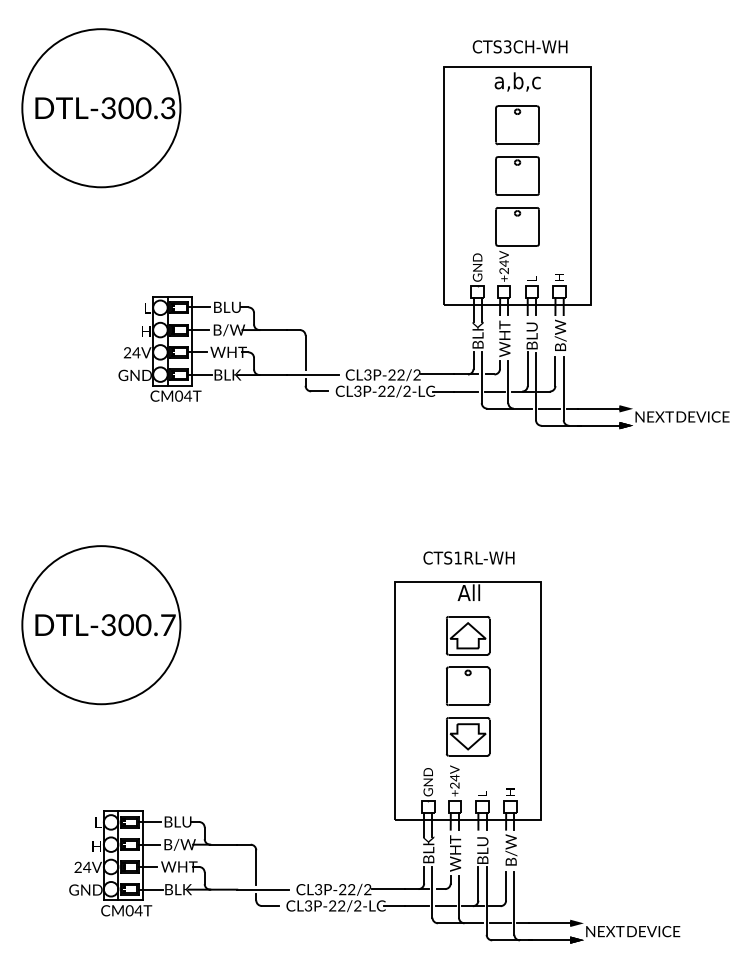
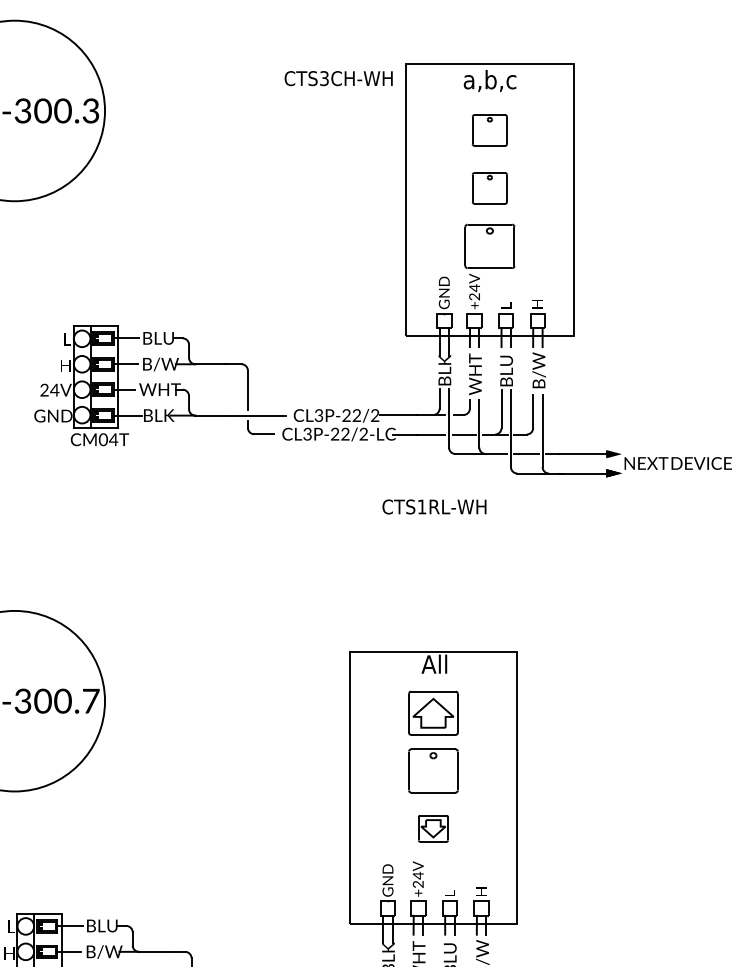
text: (519, 46) -> (337, 78), moved
part: (517, 125) -> (489, 130), size x0.7
part: (517, 175) -> (489, 187), size x0.7
text: (468, 557) -> (433, 506), moved
part: (467, 736) -> (432, 828), size x0.6

